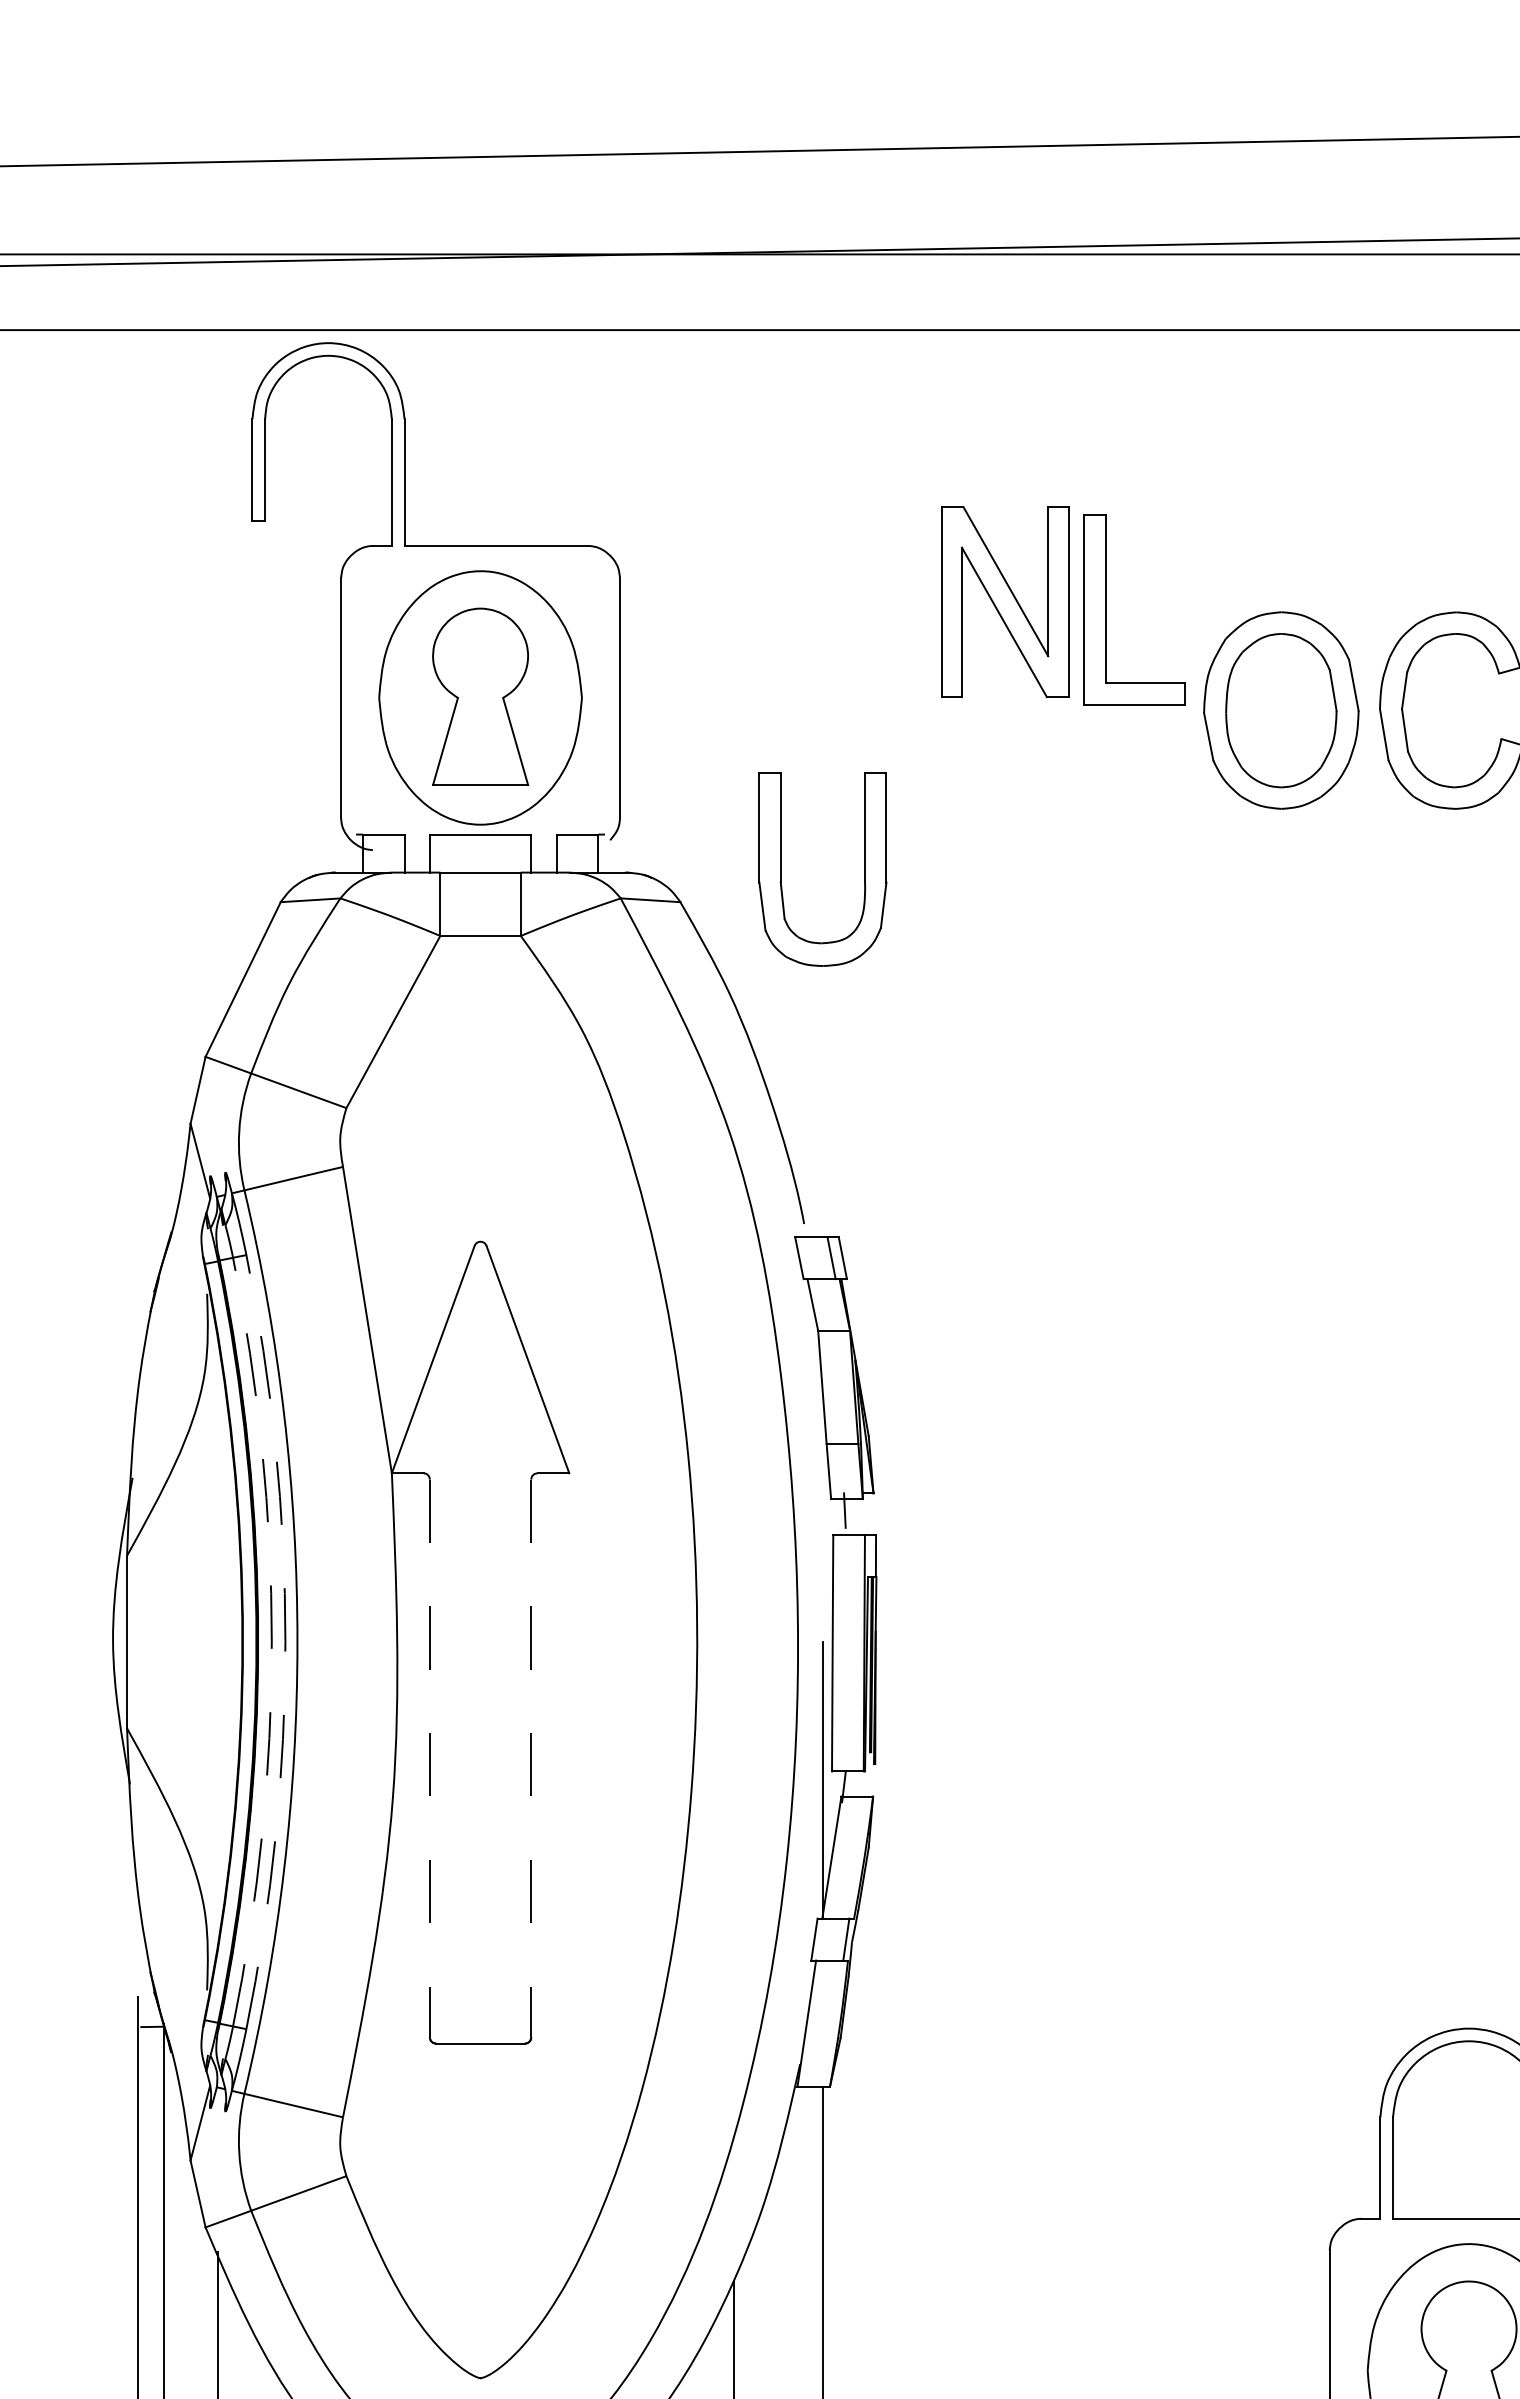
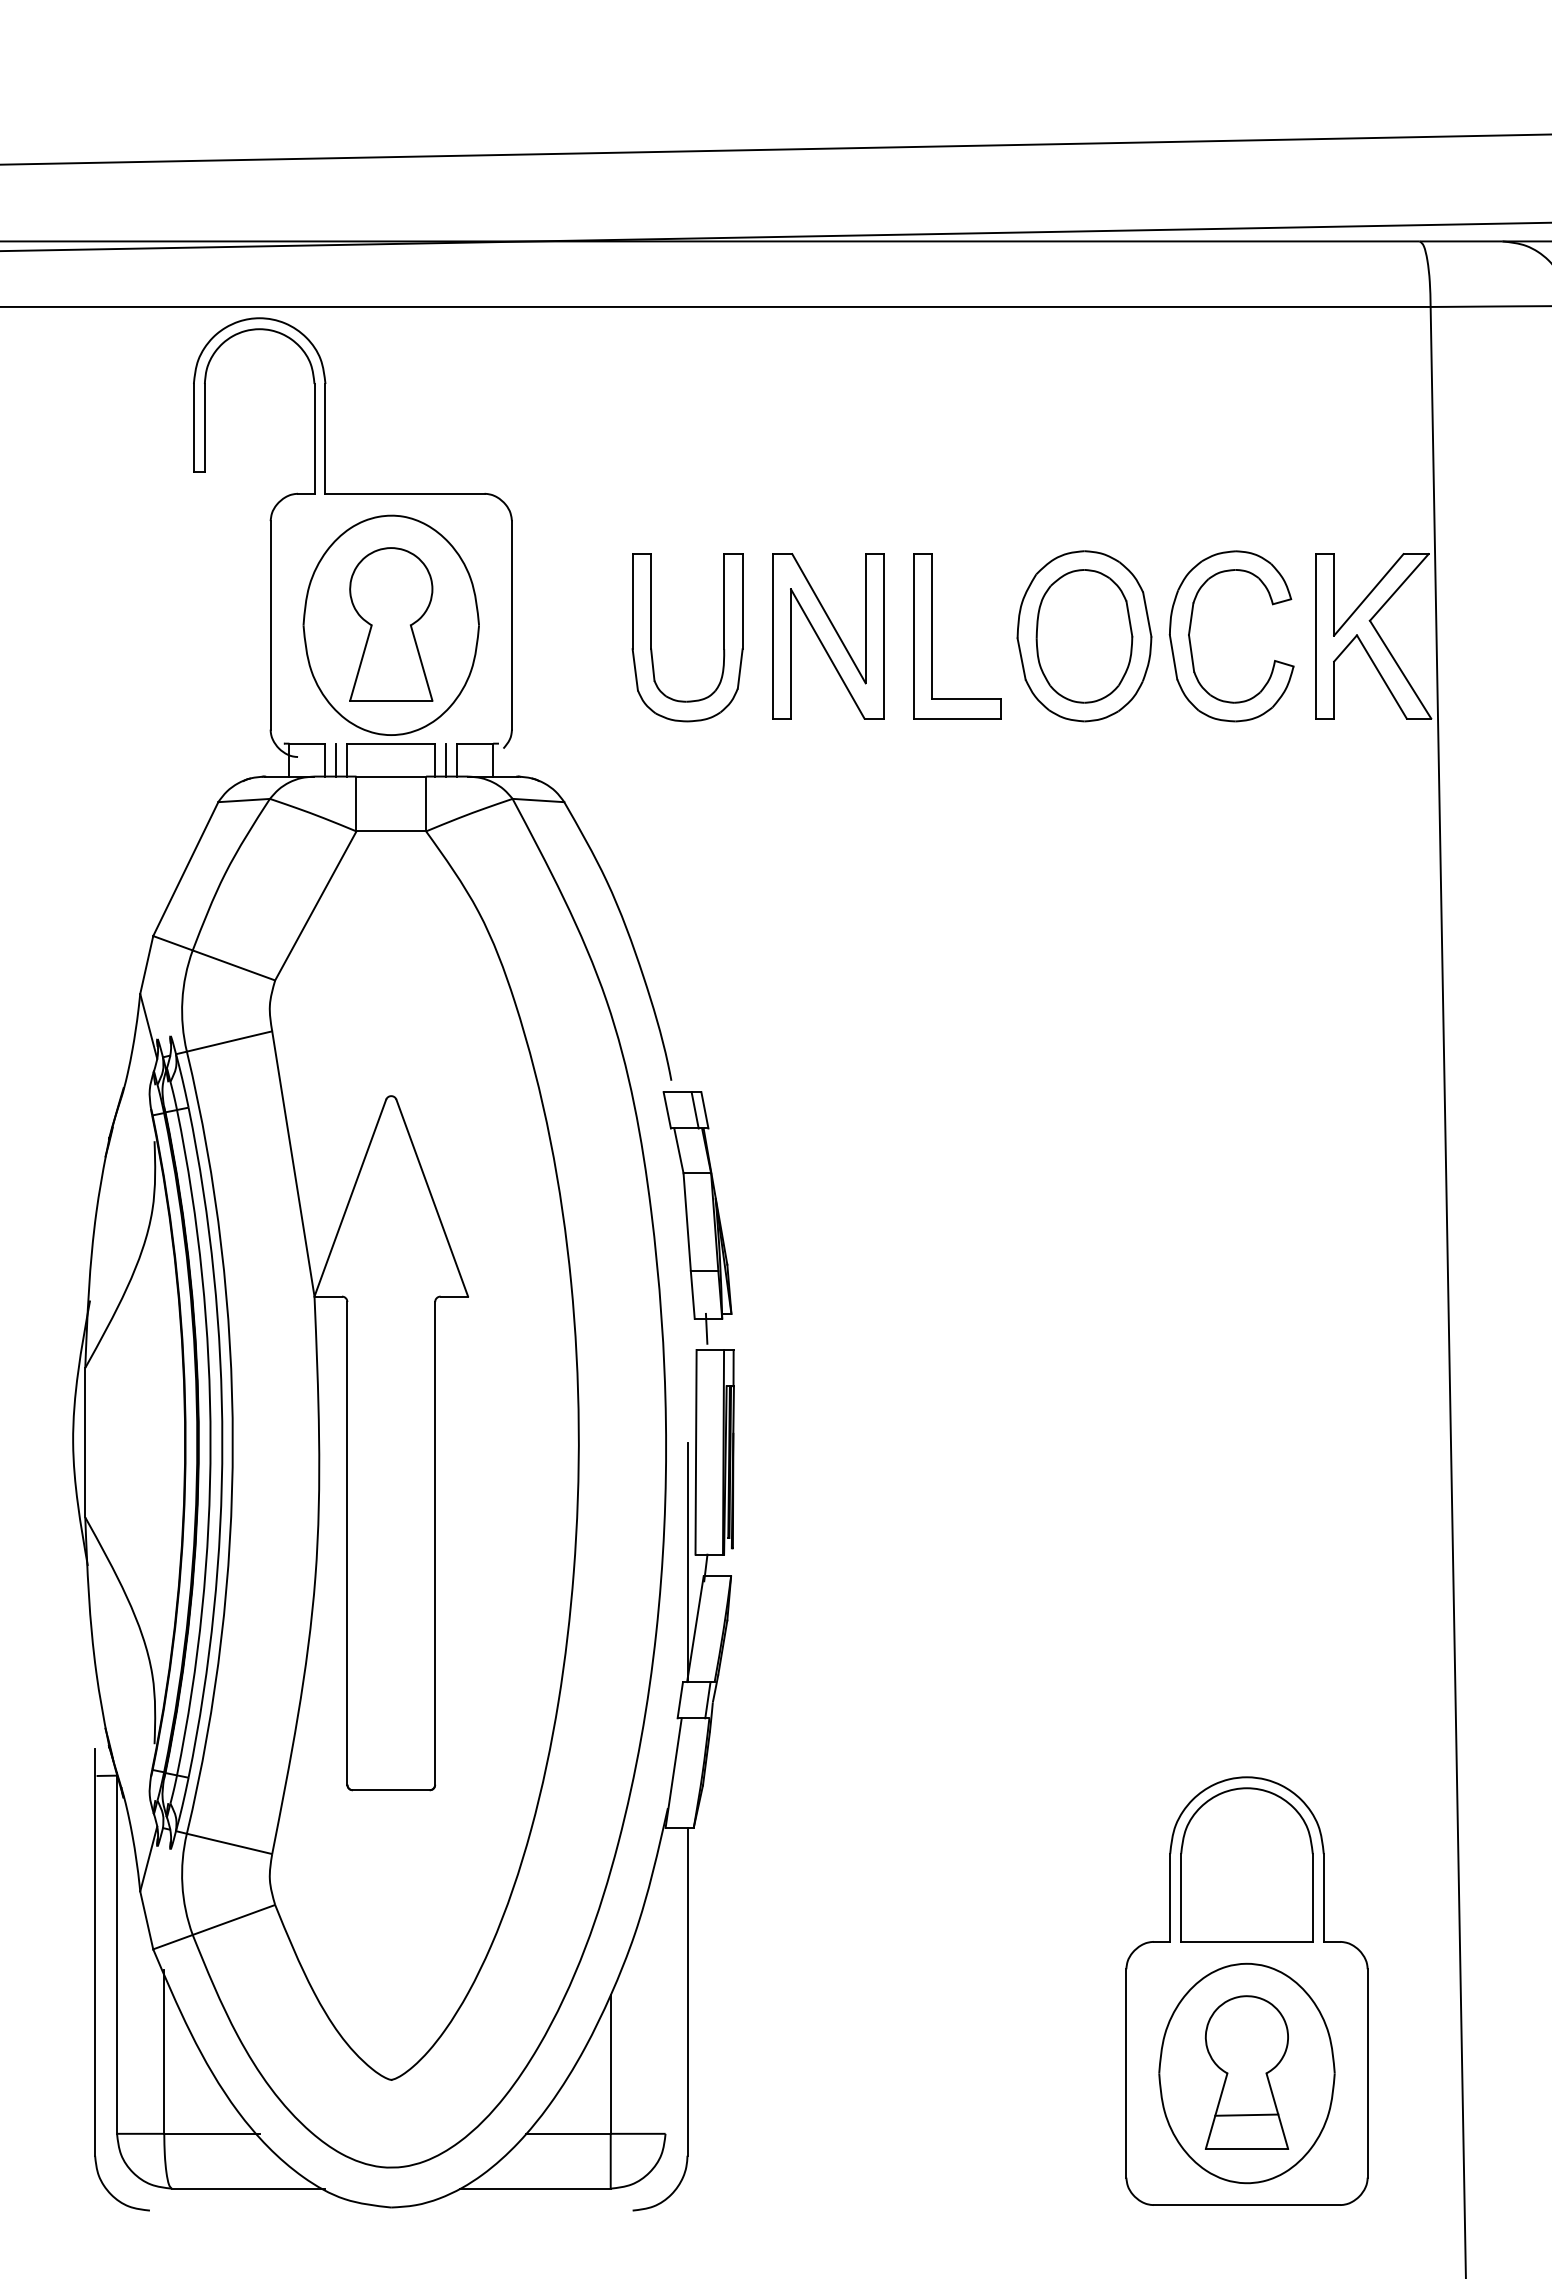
part: (1005, 602) -> (828, 636), moved
part: (1105, 610) -> (932, 636), moved
line: (417, 852) -> (336, 759), added
line: (544, 852) -> (446, 759), added
part: (781, 869) -> (651, 637), moved
arc: (271, 1641) -> (210, 1442), dashed -> solid
arc: (285, 1641) -> (222, 1442), dashed -> solid
line: (429, 1758) -> (347, 1543), dashed -> solid
line: (531, 1758) -> (435, 1543), dashed -> solid

